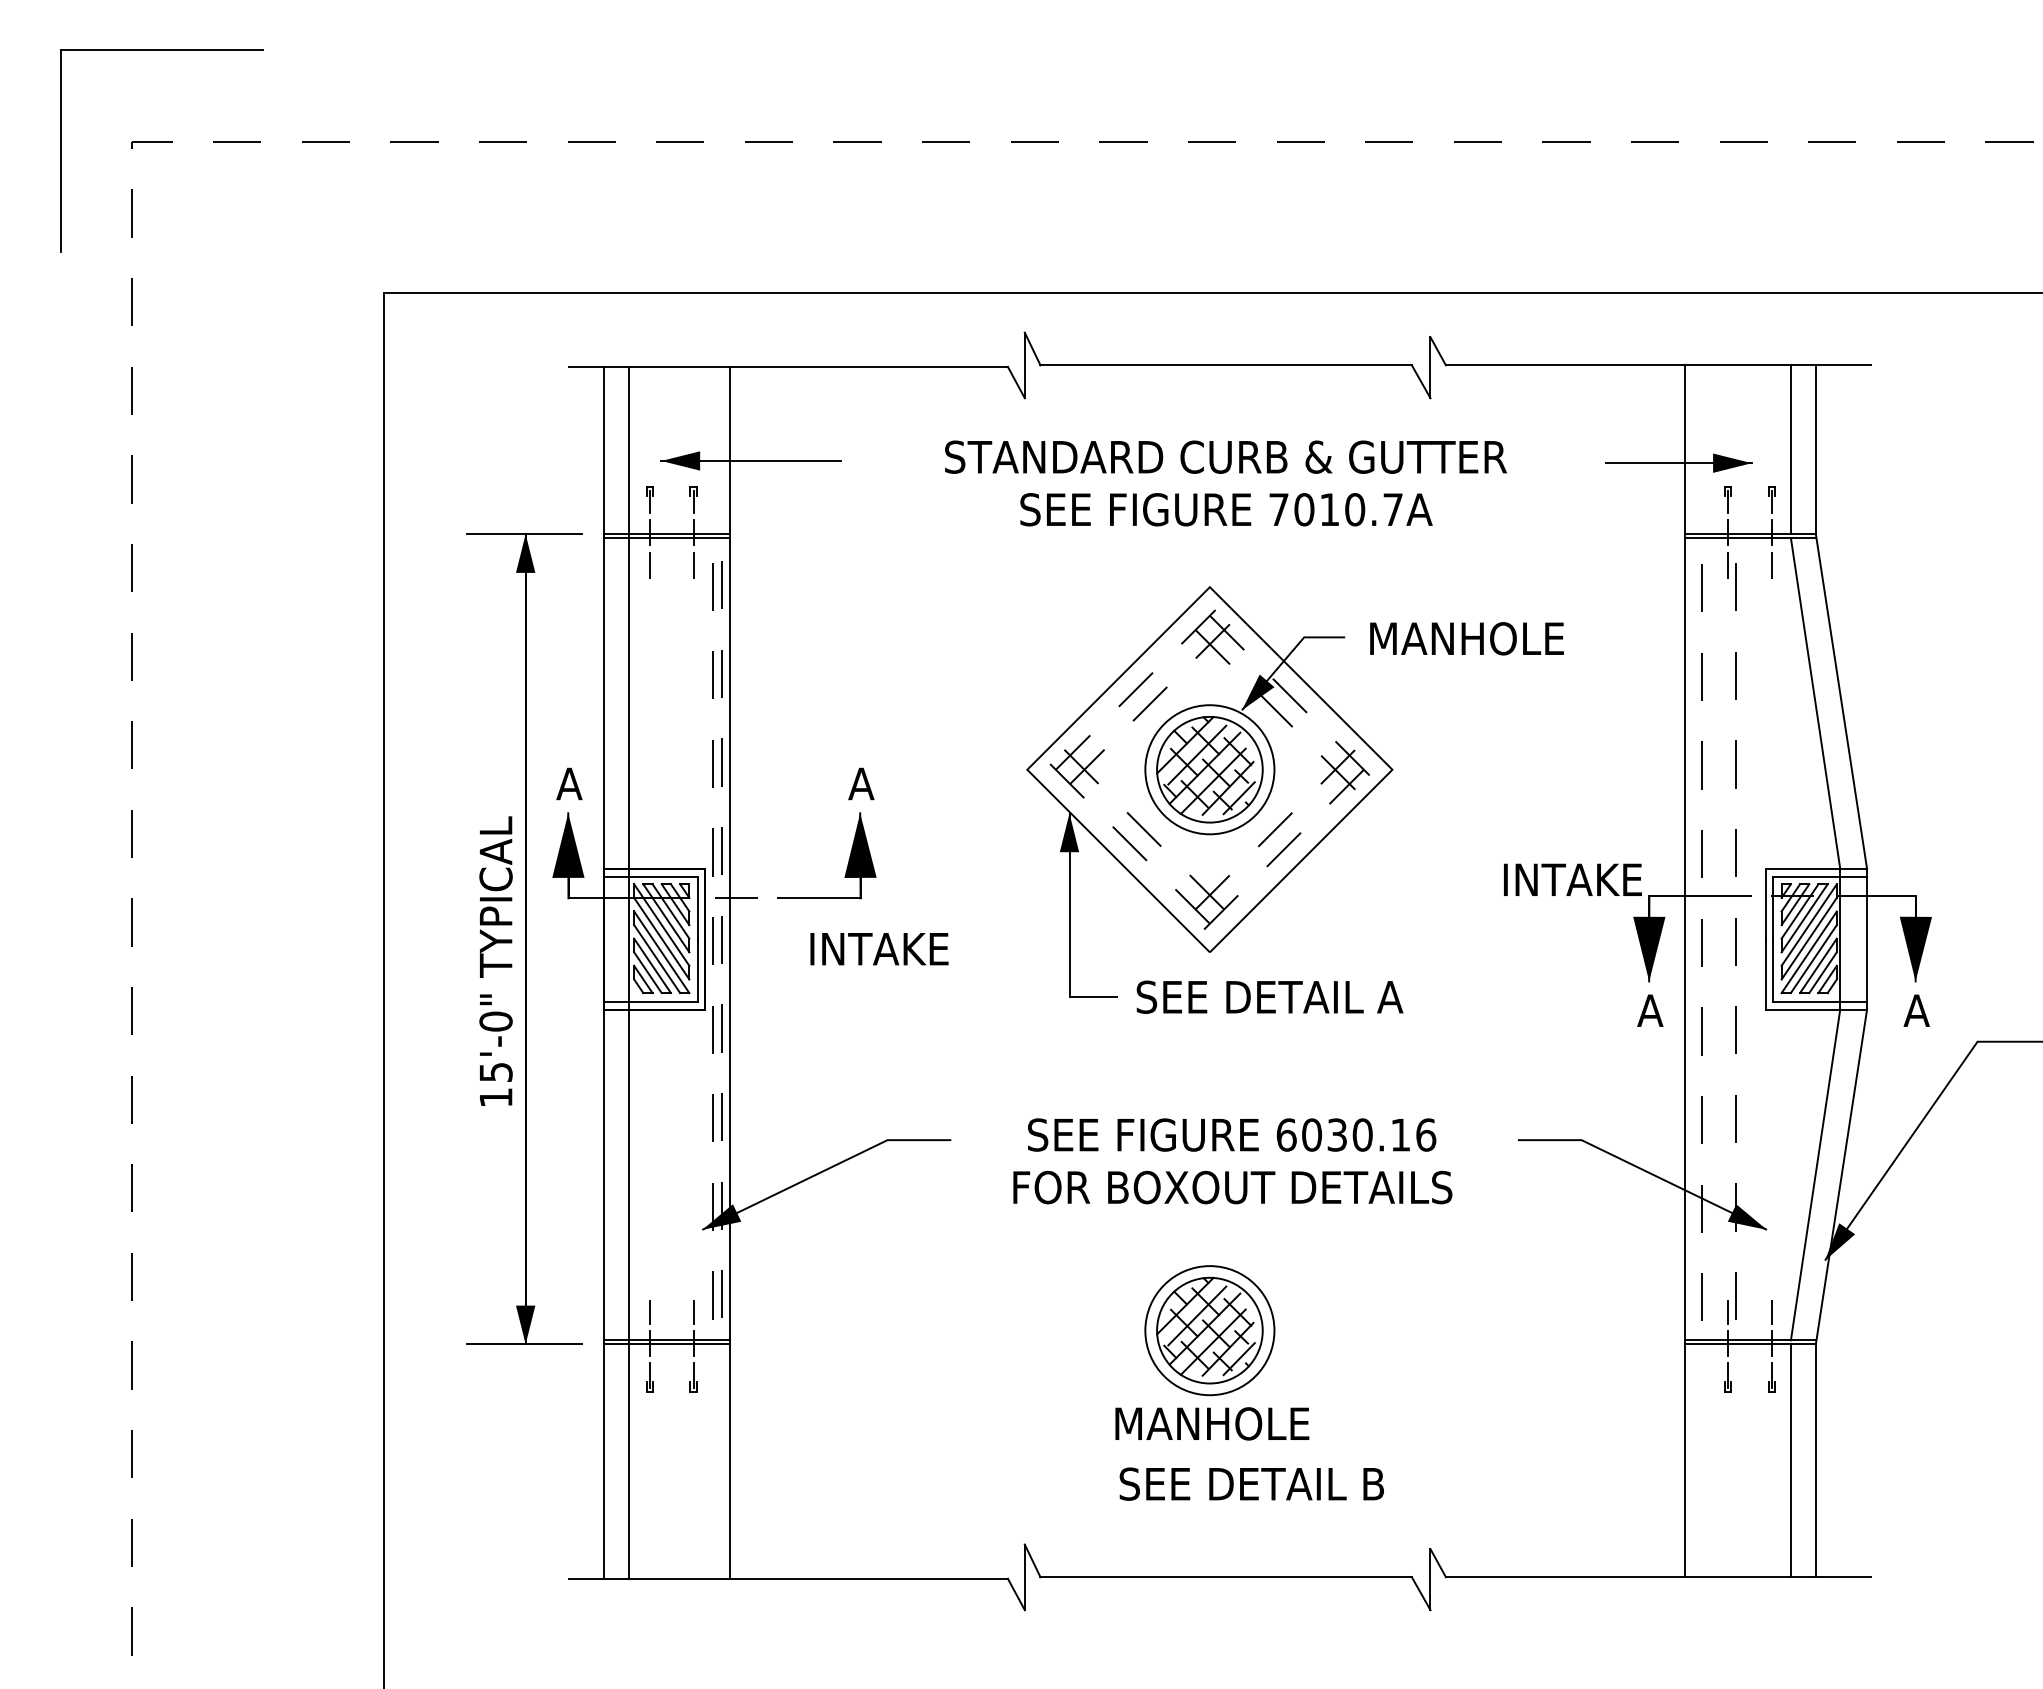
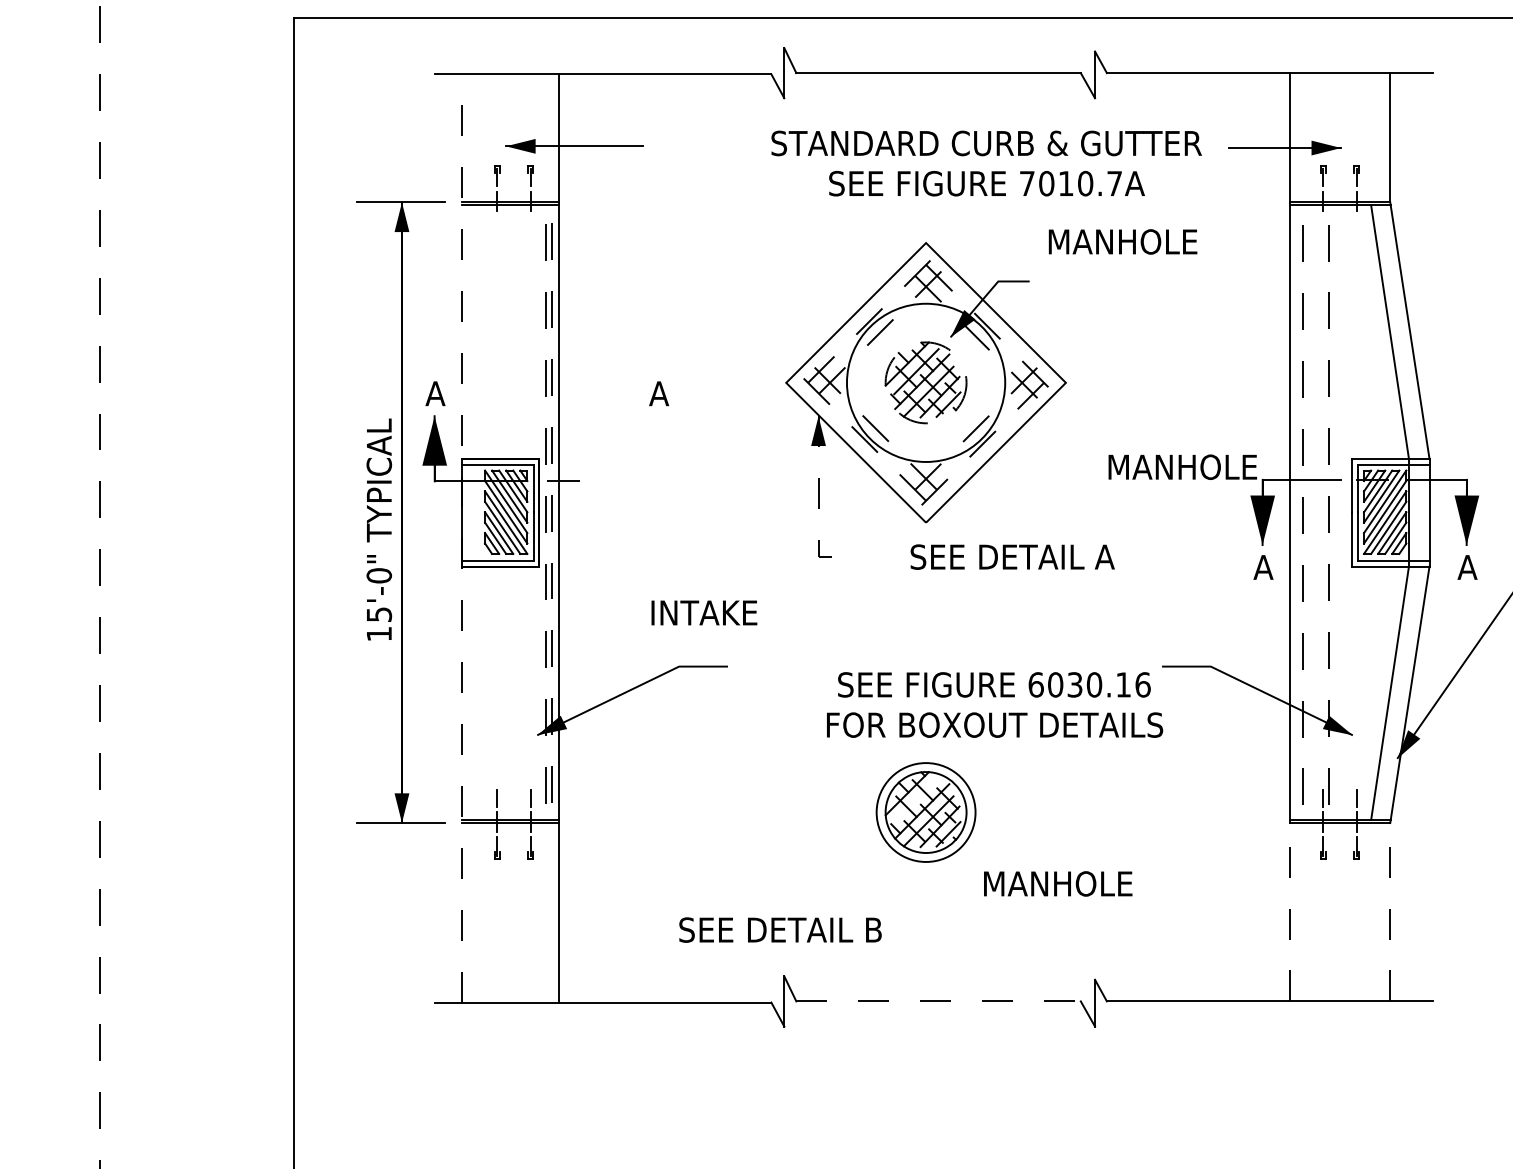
line: (1790, 449) -> (1370, 137), removed
text: (1225, 483) -> (986, 163), moved
line: (649, 564) -> (496, 225), removed
line: (693, 564) -> (530, 225), removed
line: (1728, 564) -> (1323, 225), removed
line: (1771, 564) -> (1356, 225), removed
text: (1466, 638) -> (1122, 241), moved
circle: (1209, 769) -> (925, 382), size x1.6
circle: (1209, 769) -> (925, 382), solid -> dashed
part: (848, 860) -> (649, 452), removed
text: (1533, 879) -> (1173, 466), INTAKE -> MANHOLE
line: (1069, 930) -> (818, 506), solid -> dashed
text: (879, 949) -> (704, 613), moved
line: (603, 972) -> (461, 538), solid -> dashed
line: (629, 972) -> (481, 538), removed
text: (1269, 996) -> (1012, 556), moved
text: (1232, 1161) -> (994, 705), moved
line: (1197, 1315) -> (916, 800), removed
text: (1212, 1423) -> (1058, 883), moved
line: (1684, 1460) -> (1289, 911), solid -> dashed
line: (1790, 1460) -> (1370, 911), removed
line: (1815, 1460) -> (1389, 911), solid -> dashed
text: (1251, 1483) -> (780, 929), moved
line: (1226, 1577) -> (938, 1001), solid -> dashed

